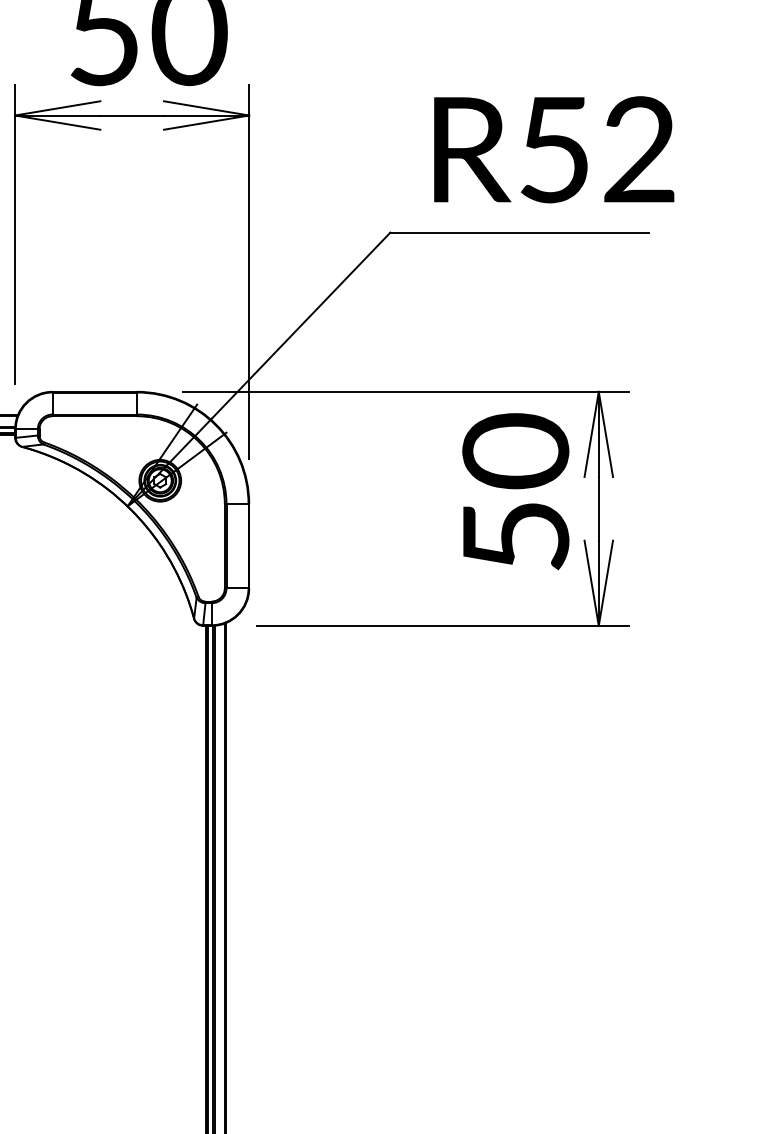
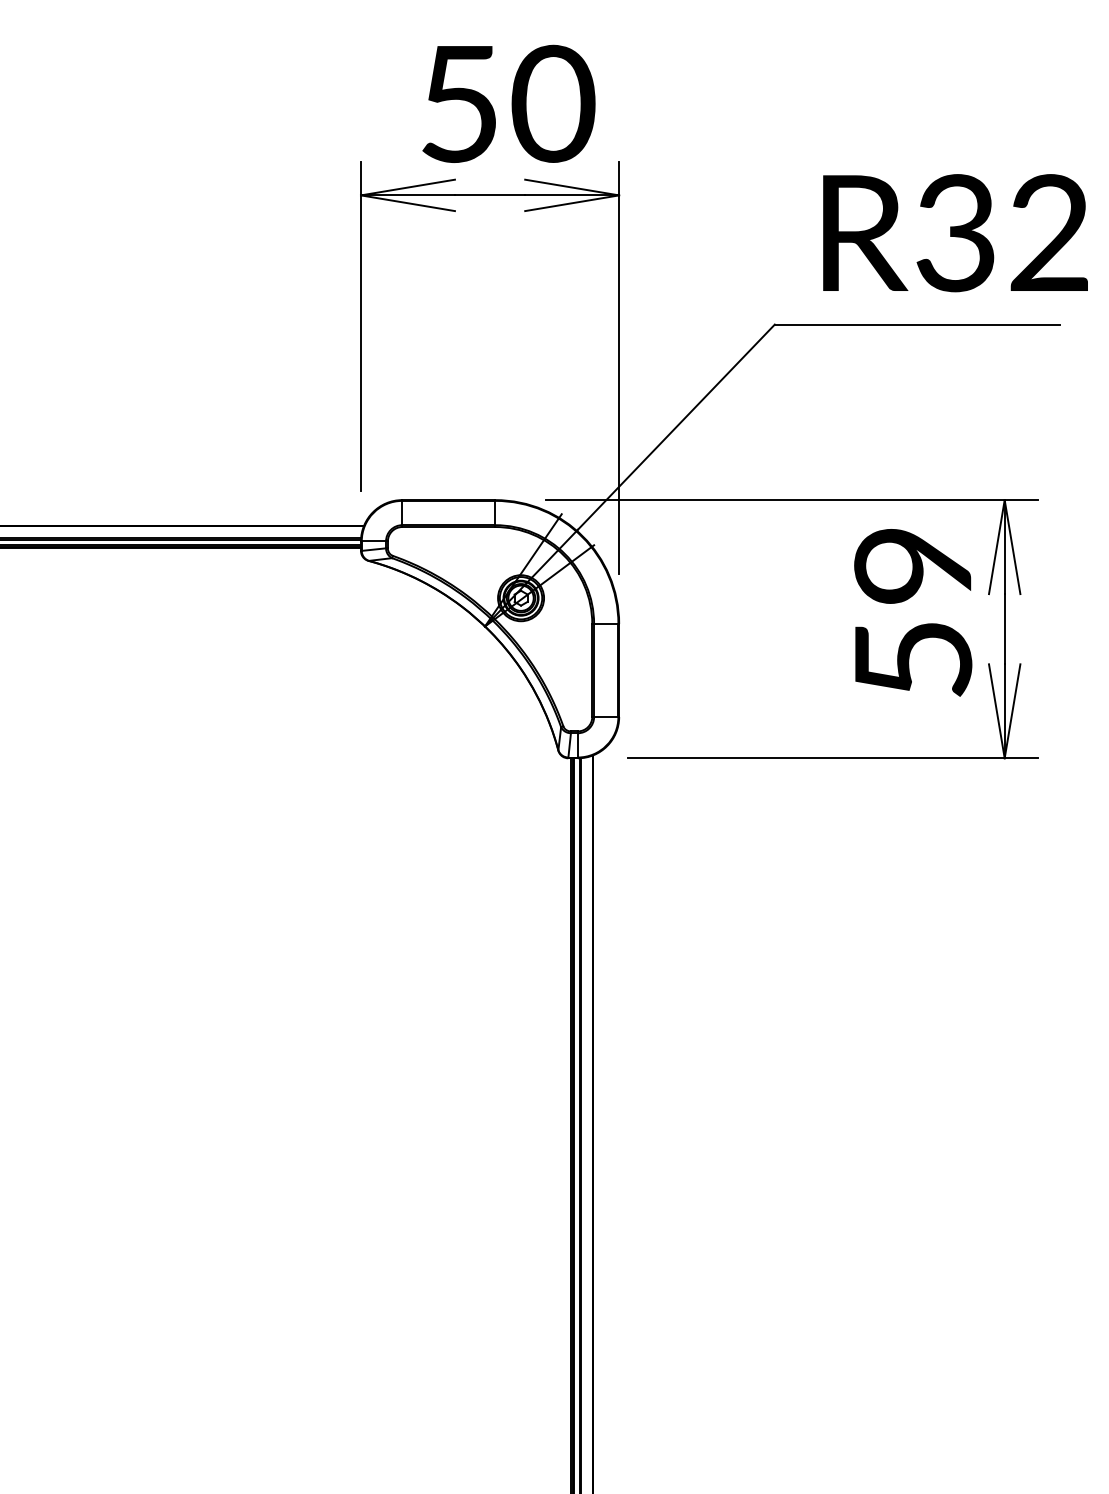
text: (554, 150) -> (955, 233), R52 -> R32
text: (516, 451) -> (913, 565), 50 -> 59

